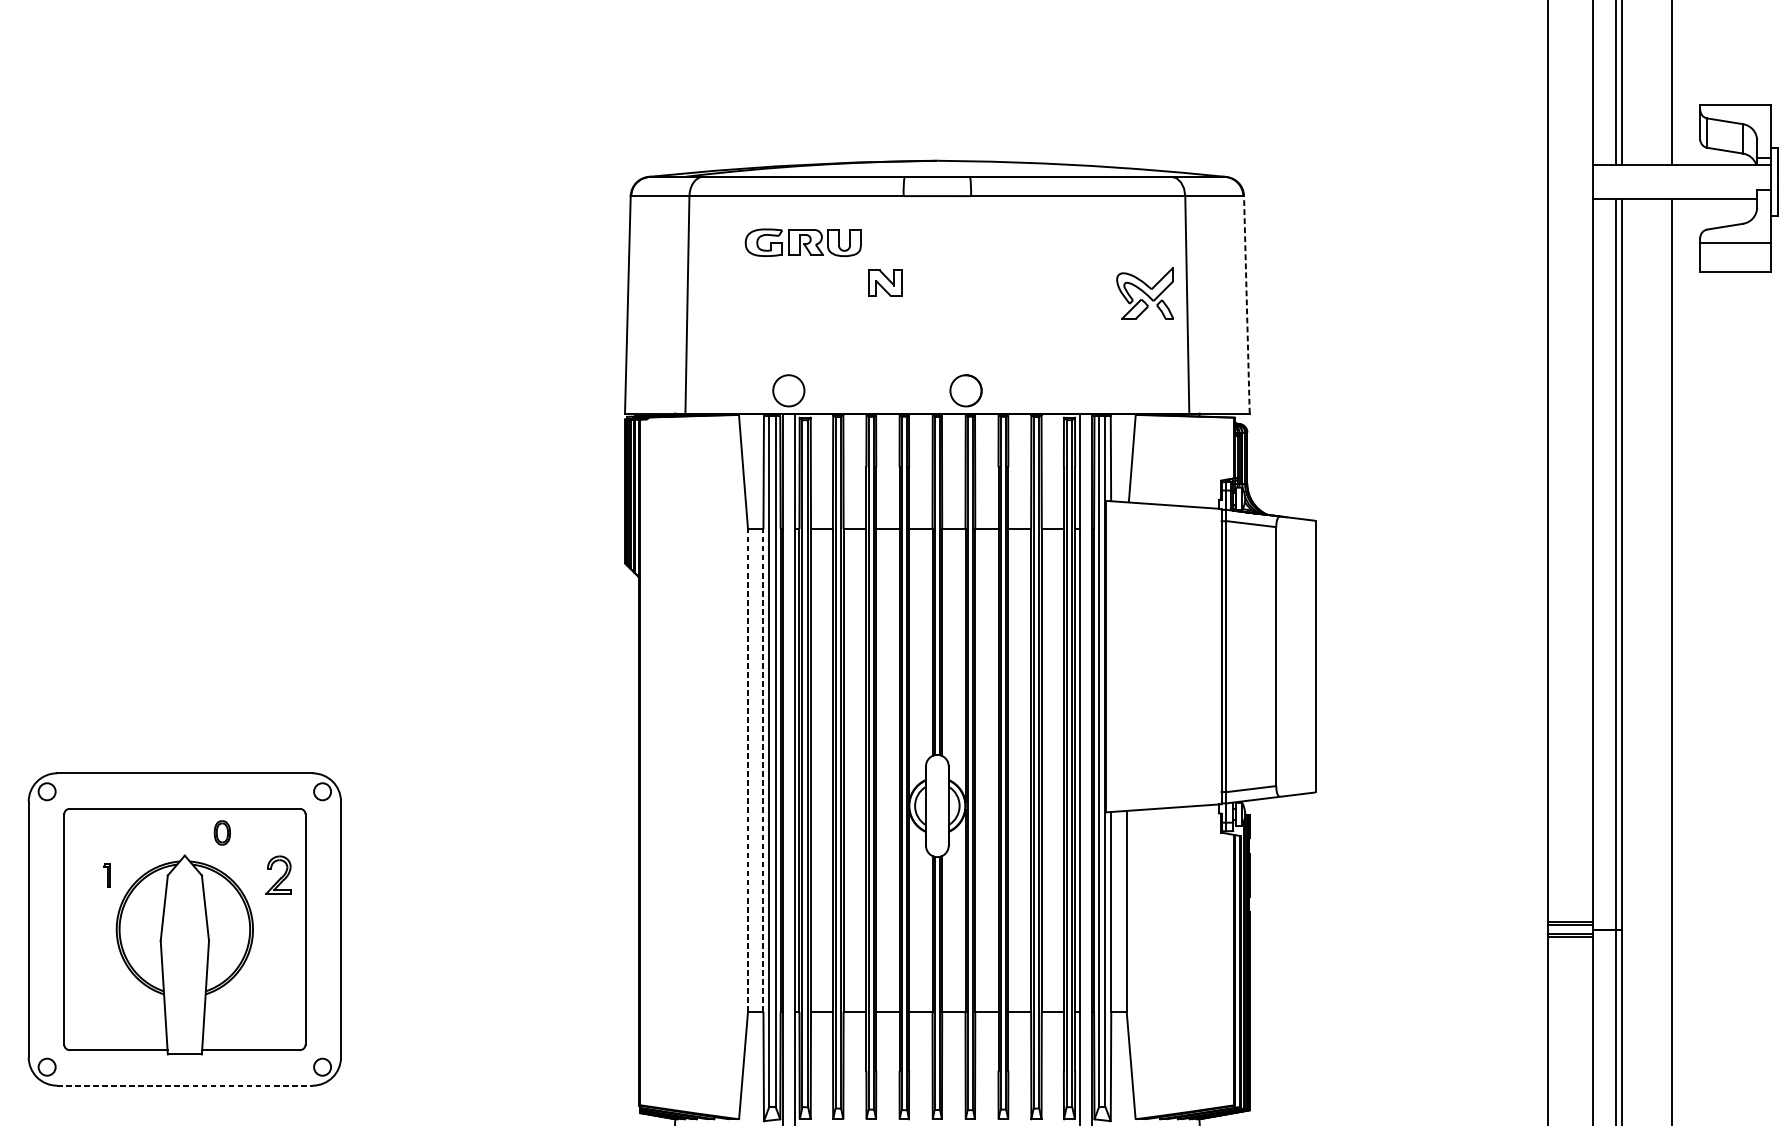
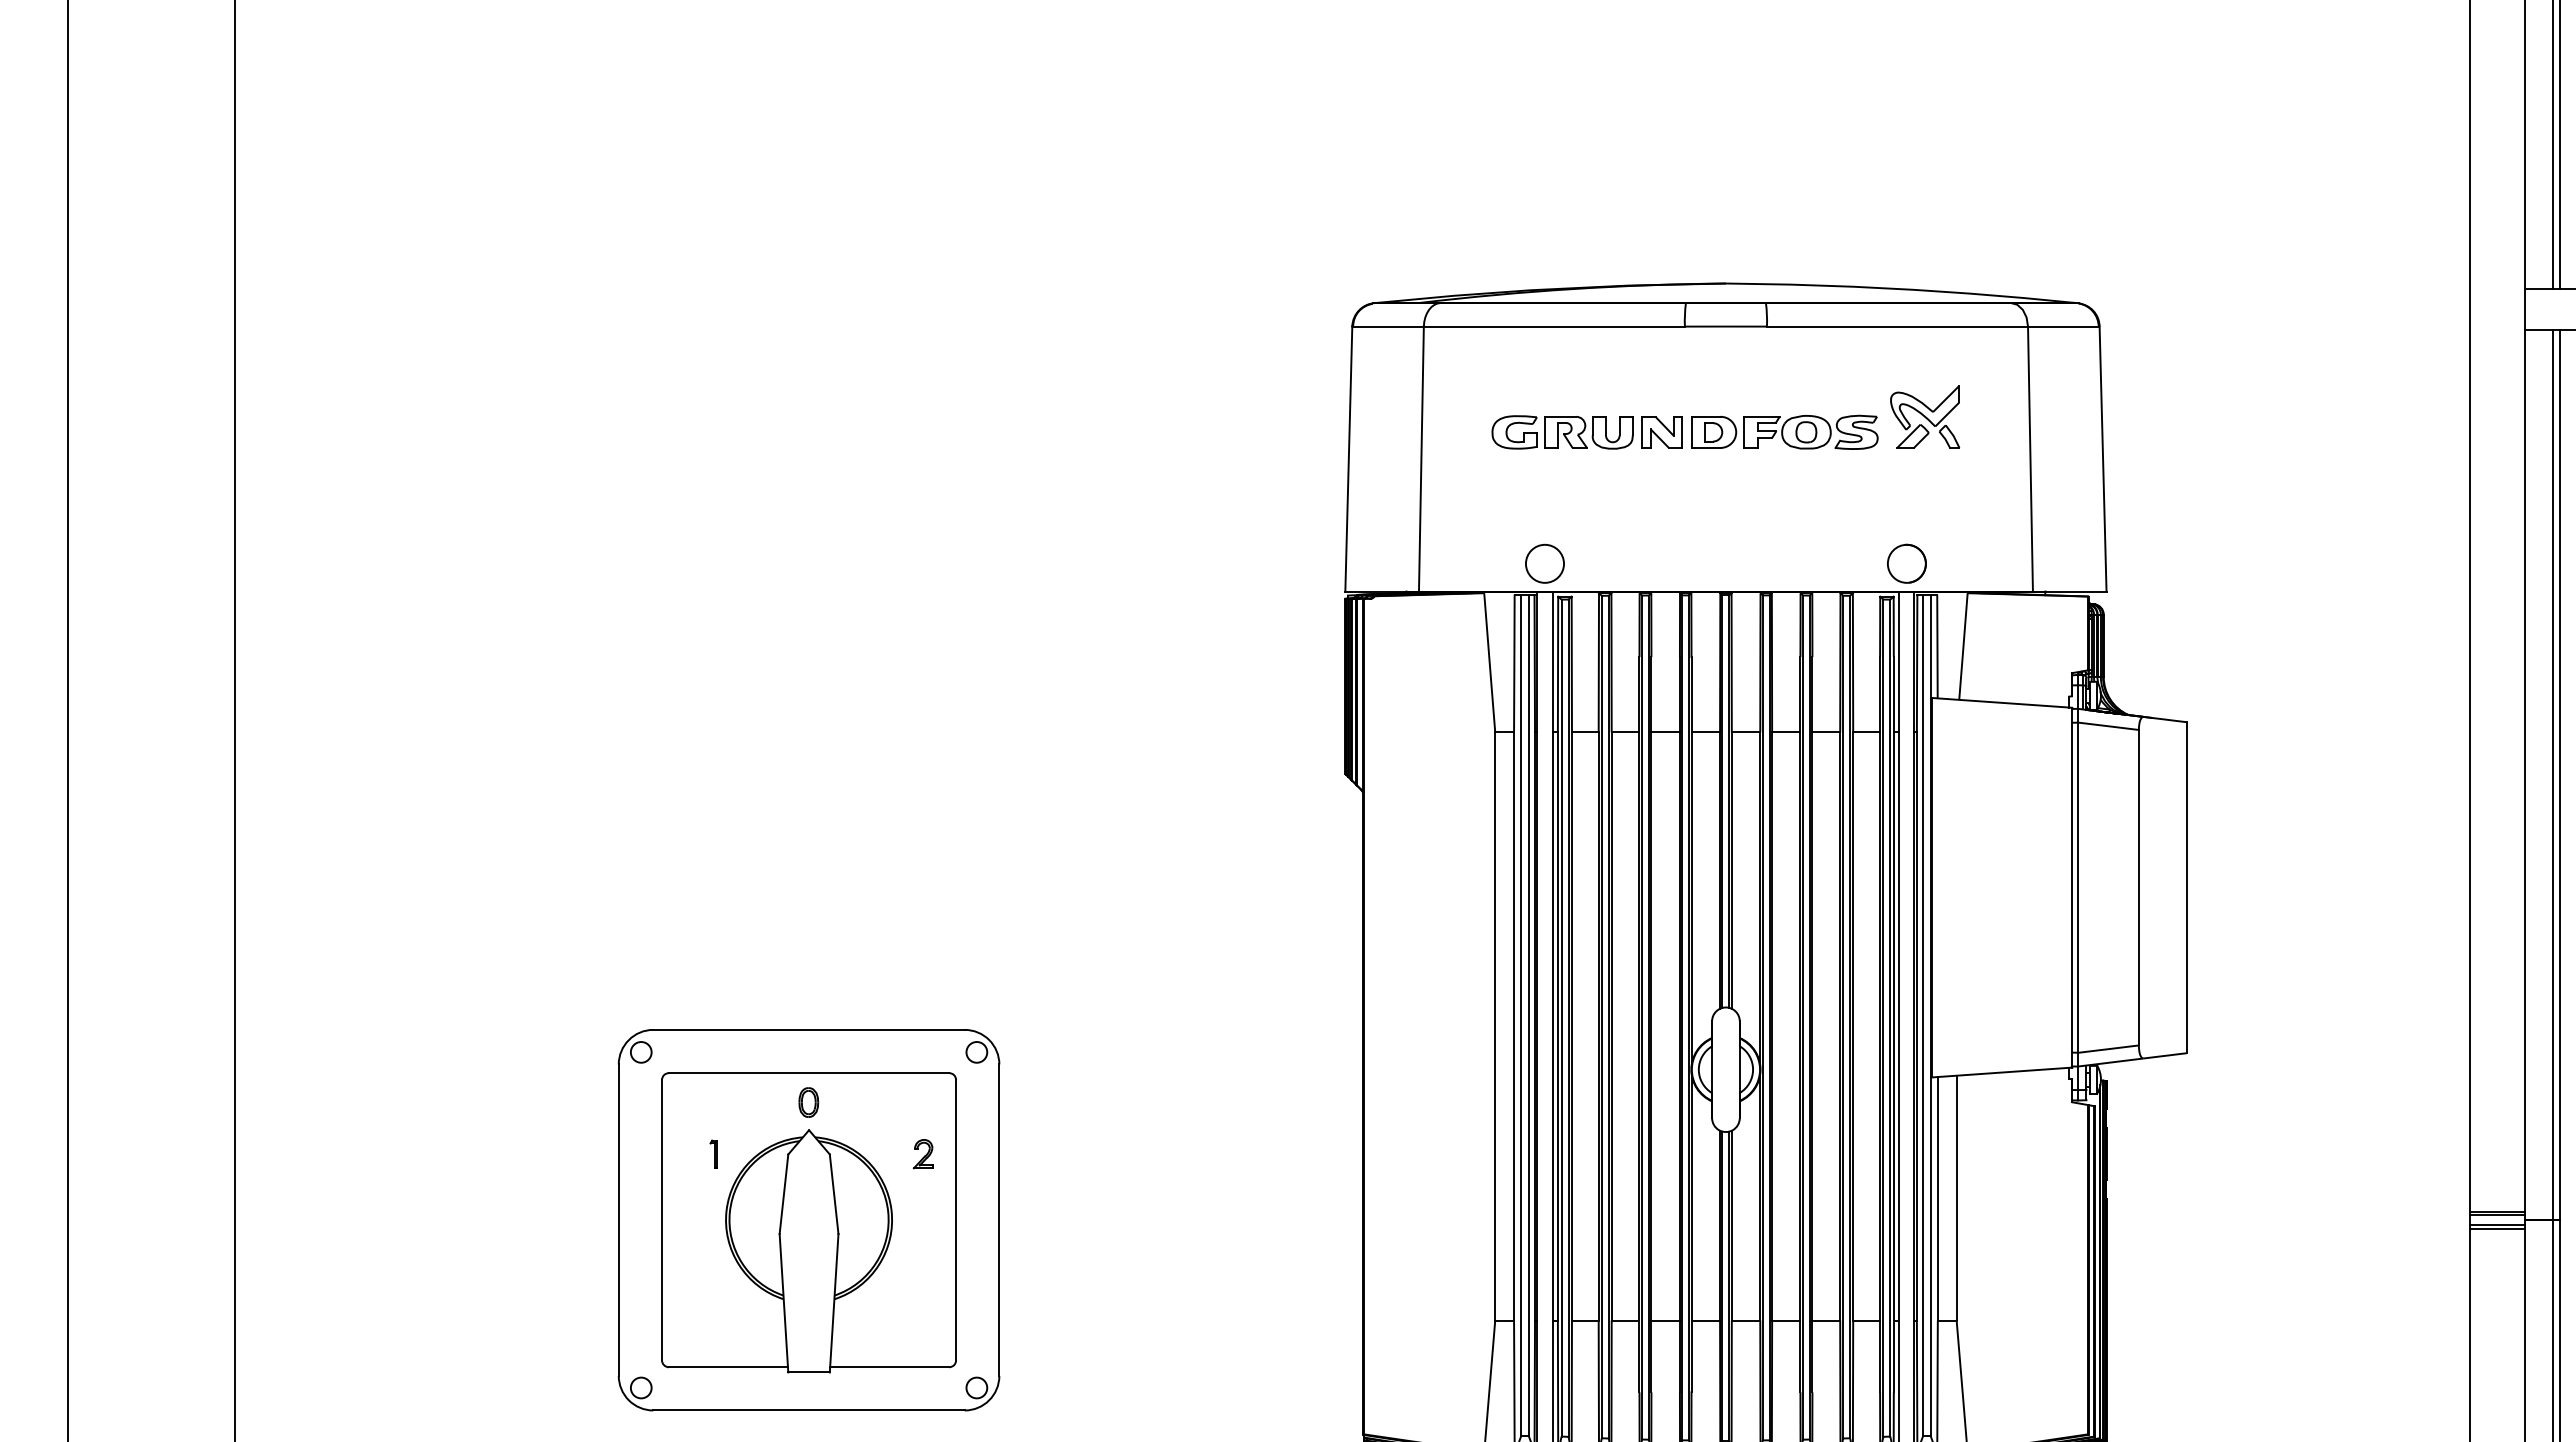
part: (803, 242) -> (1562, 432), moved
part: (985, 282) -> (1784, 431), added
part: (1145, 292) -> (1925, 416), moved
line: (1247, 305) -> (2103, 459), dashed -> solid
circle: (965, 390) -> (1906, 563), moved
line: (748, 769) -> (1495, 1025), dashed -> solid
line: (763, 769) -> (1514, 1025), dashed -> solid
part: (222, 832) -> (808, 1102), moved
part: (277, 875) -> (922, 1154), size x0.62
line: (185, 1085) -> (809, 1410), dashed -> solid

